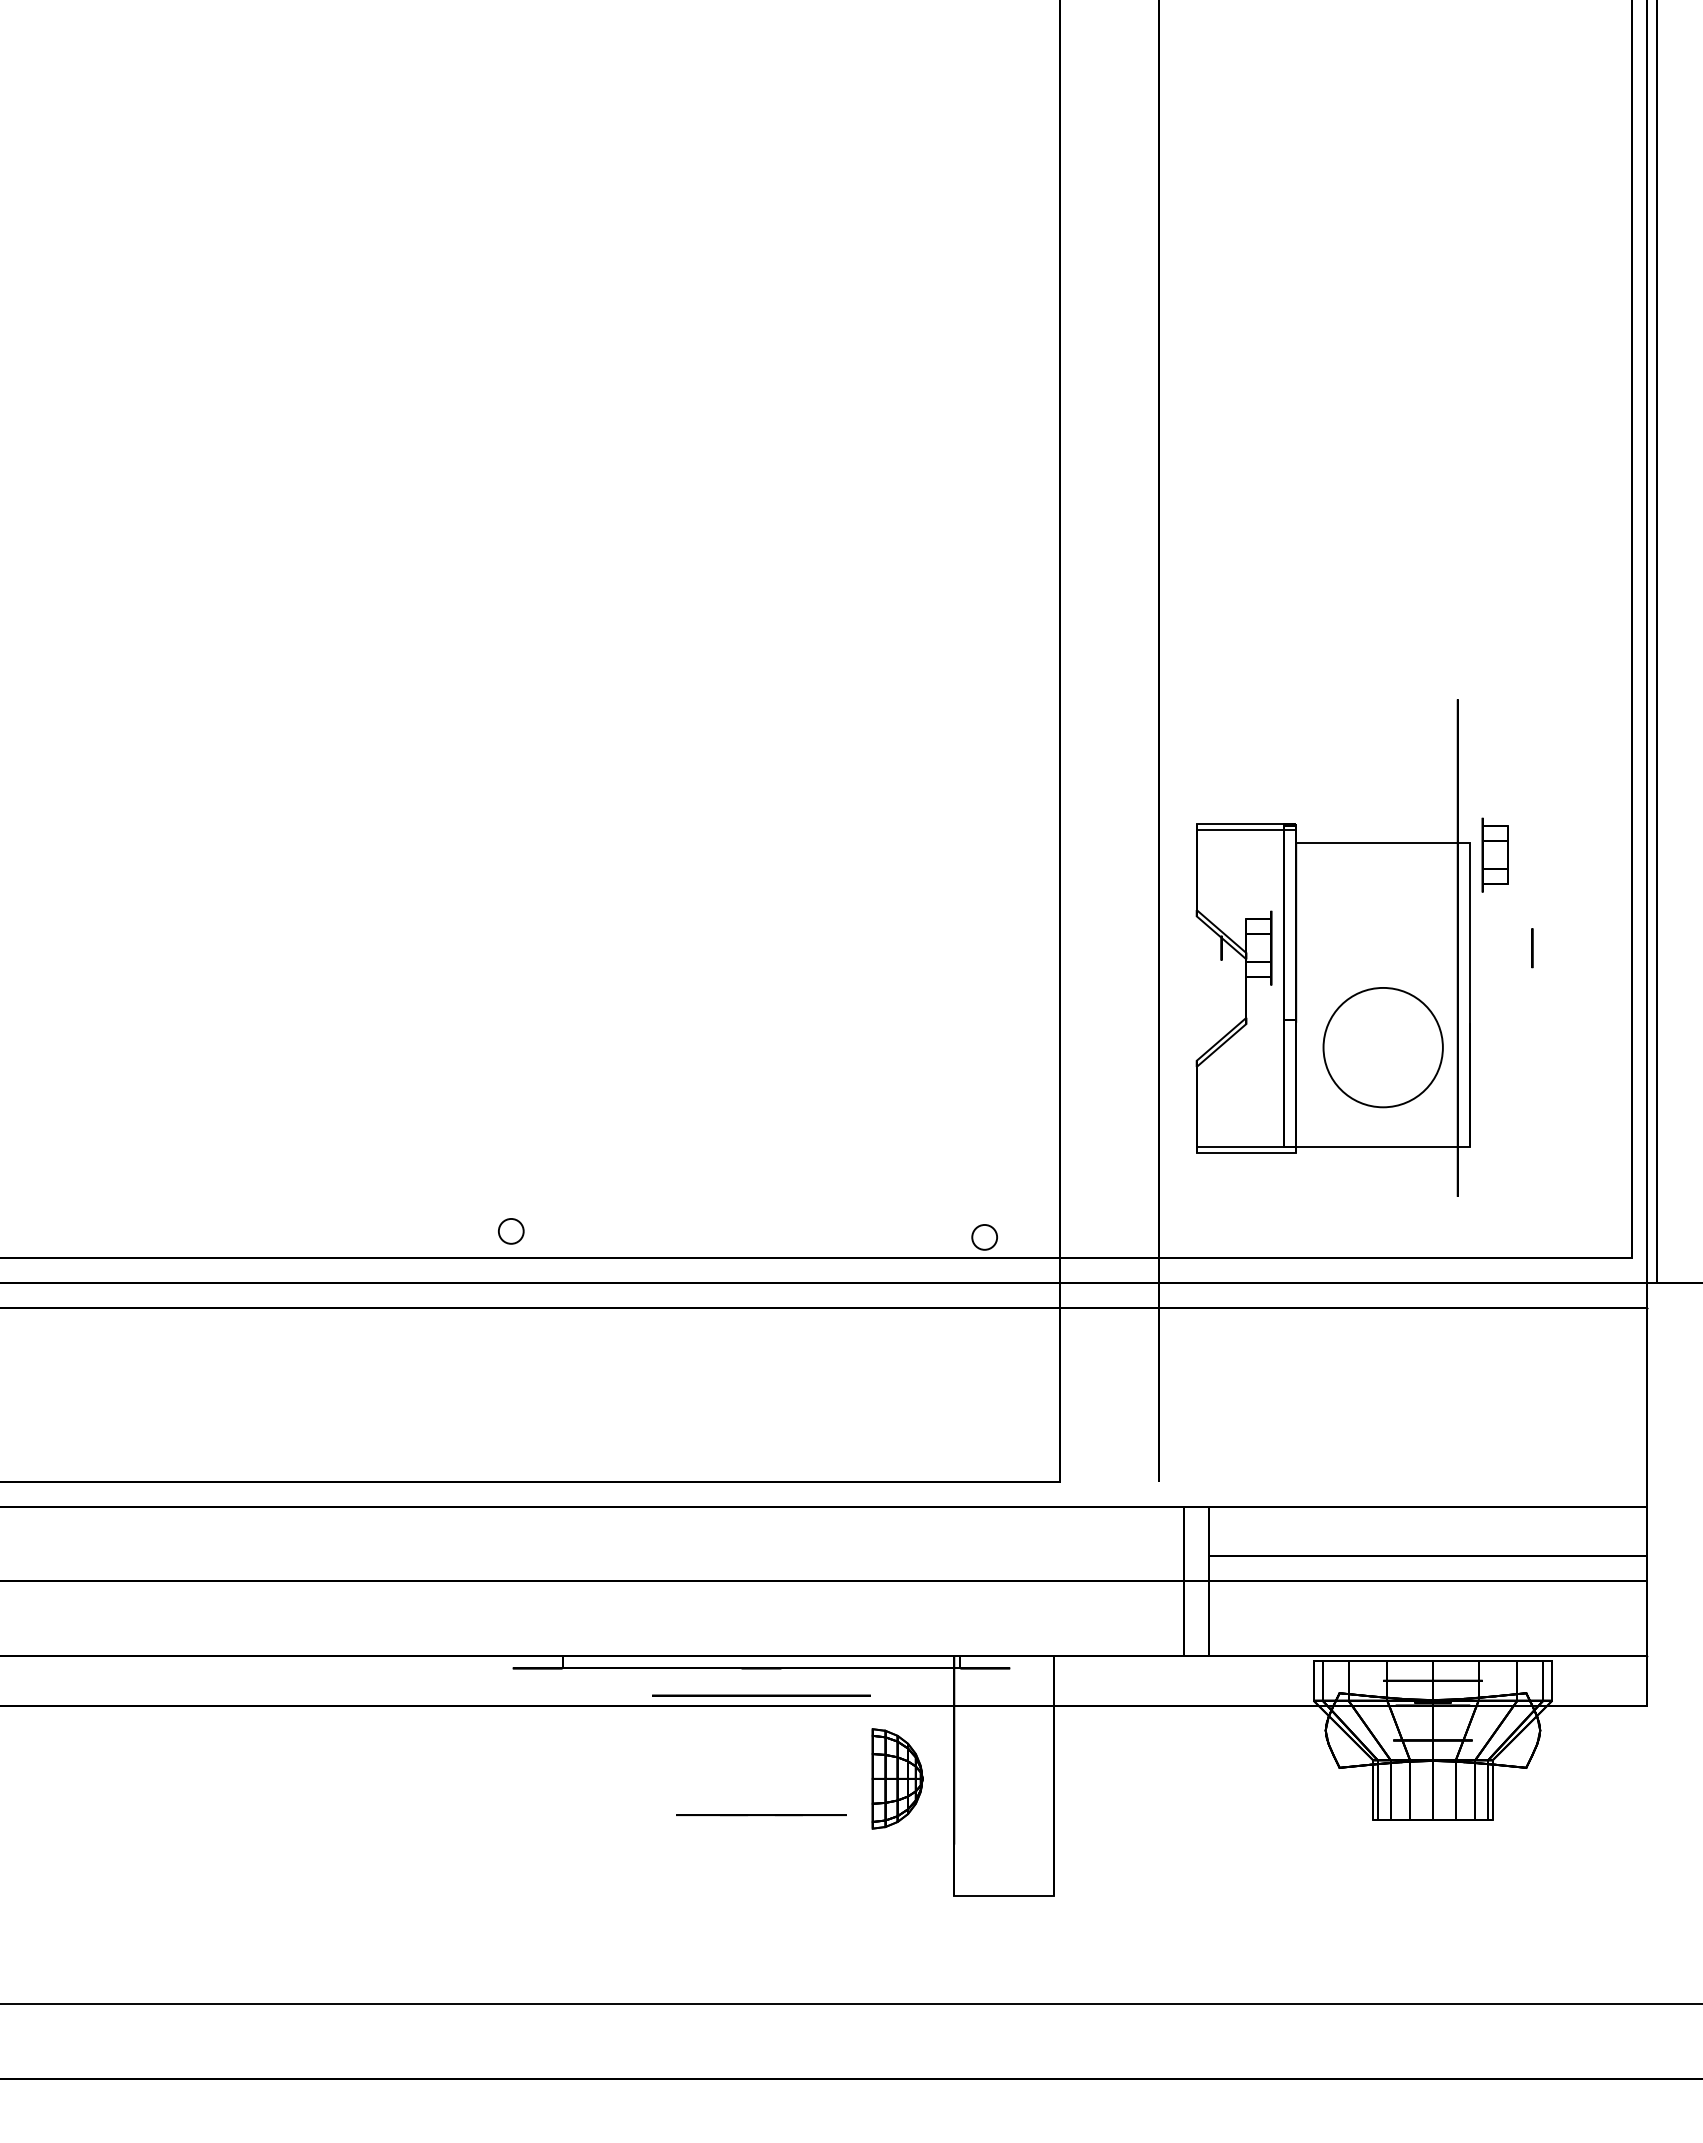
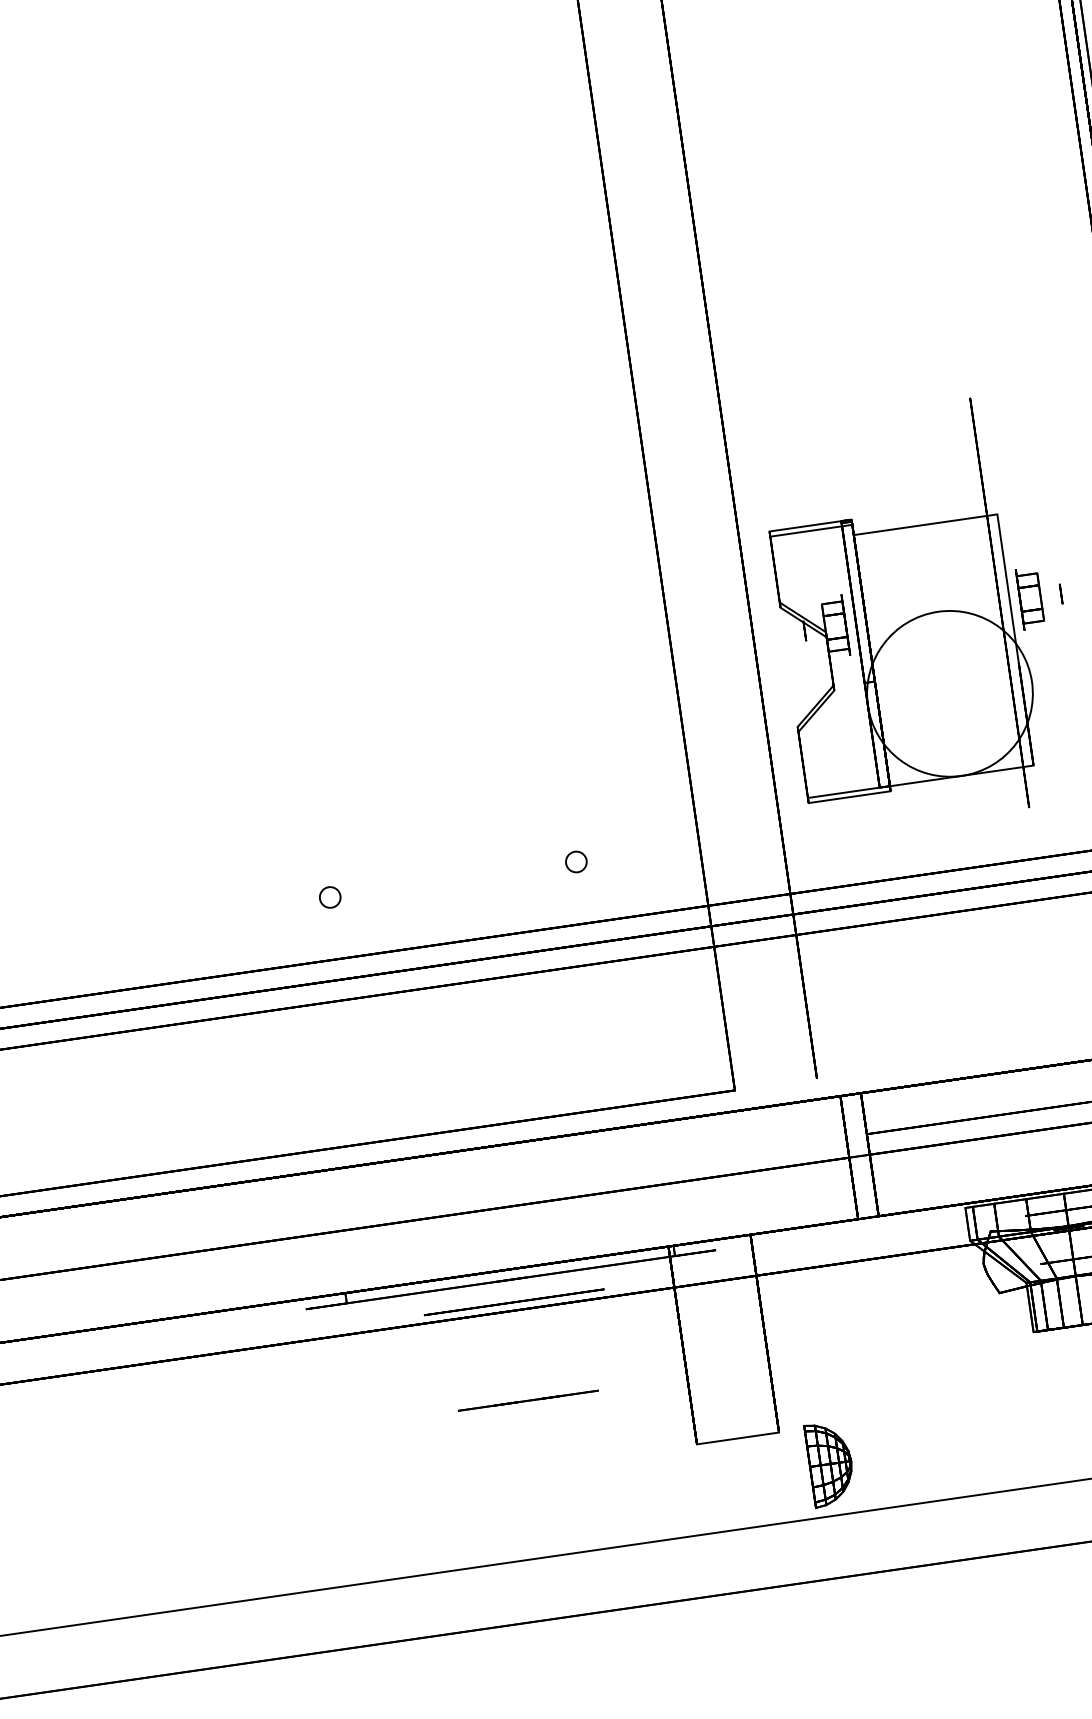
part: (1494, 854) -> (1029, 598), moved
circle: (1532, 947) -> (1061, 593), size x0.62
circle: (1382, 1047) -> (949, 693), size x1.67
circle: (511, 1231) -> (330, 897), moved
circle: (984, 1237) -> (576, 862), moved
part: (897, 1778) -> (830, 1463), moved

